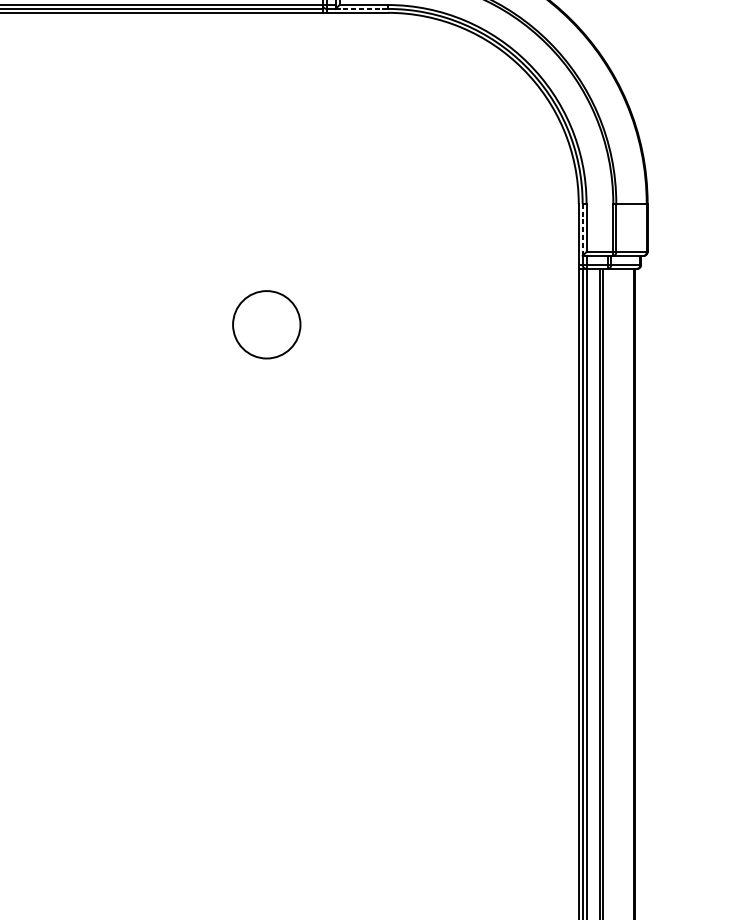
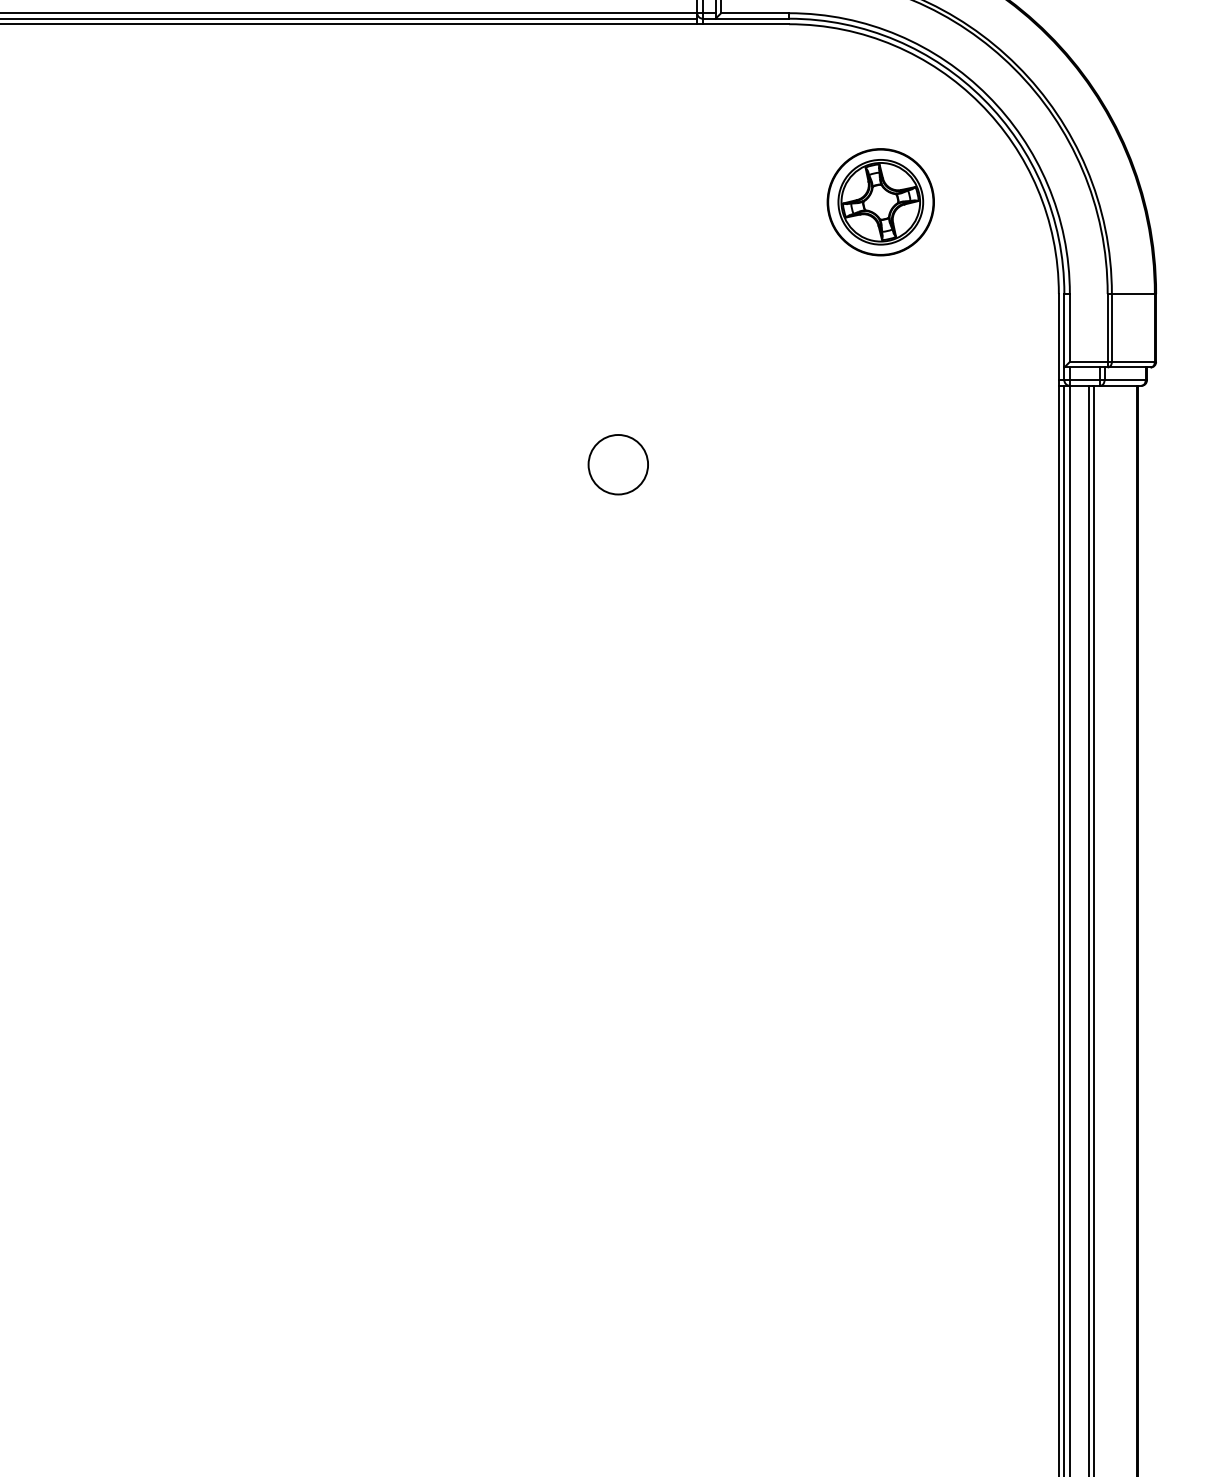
line: (361, 8) -> (752, 18), dashed -> solid
part: (452, 139) -> (880, 202), added
line: (582, 229) -> (1064, 330), dashed -> solid
circle: (266, 324) -> (618, 464), size x0.62

